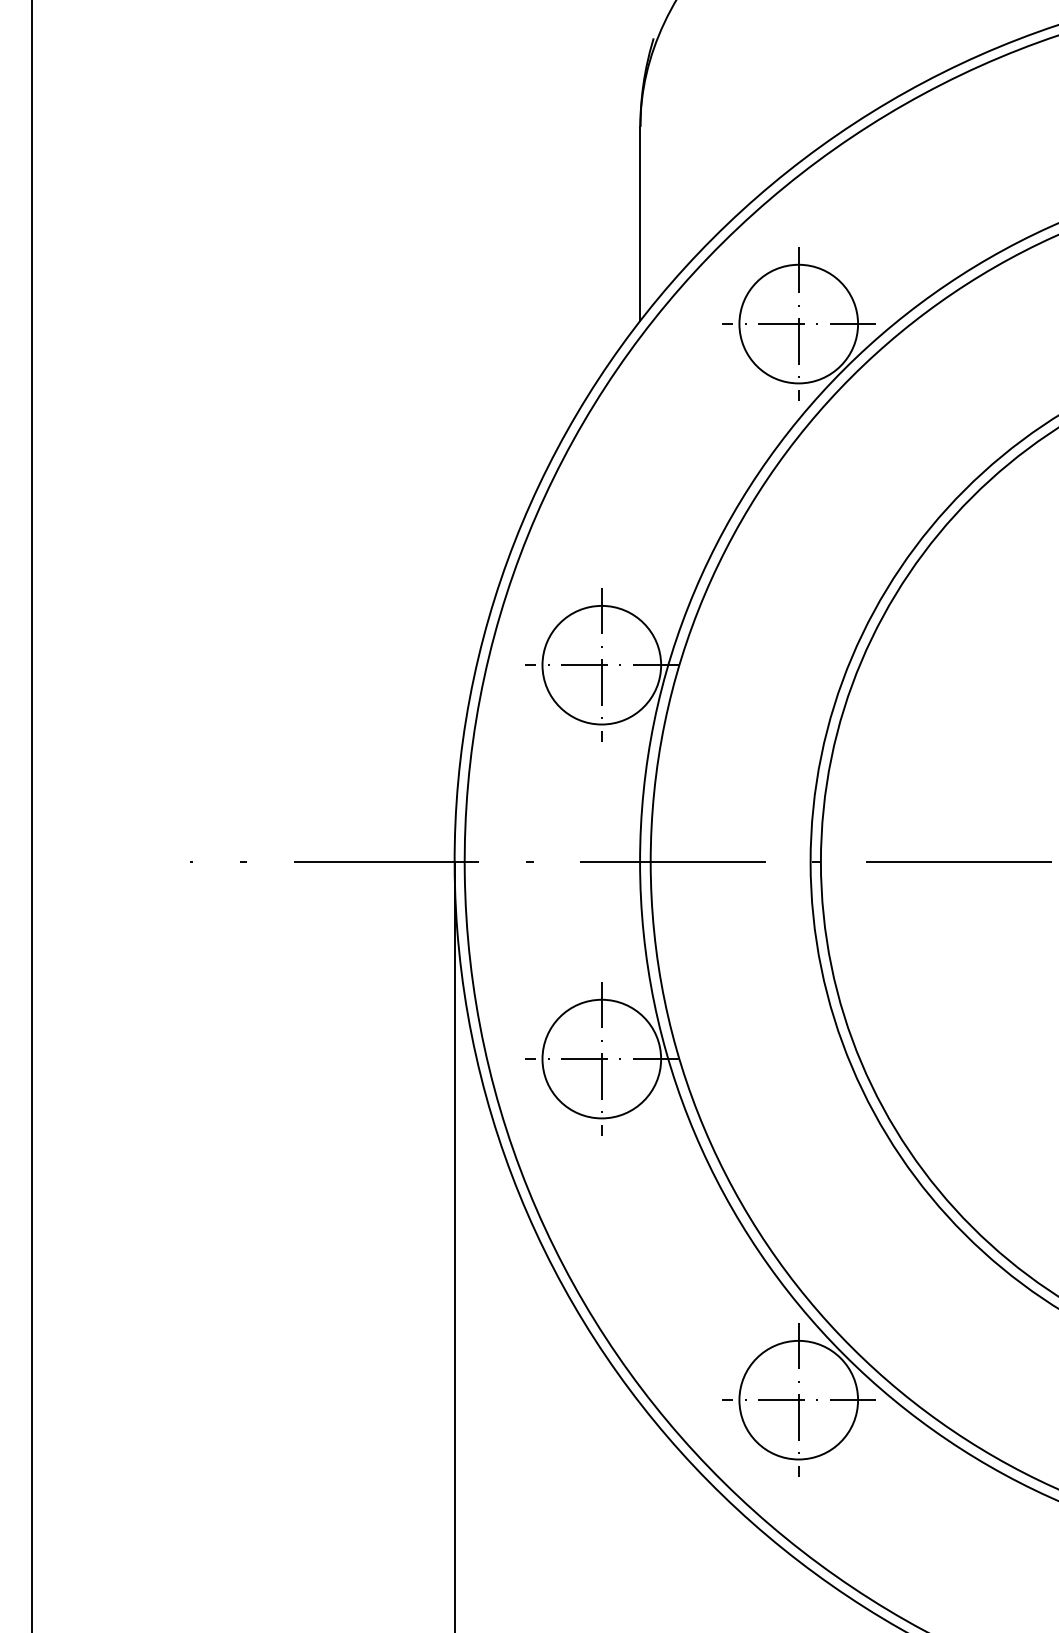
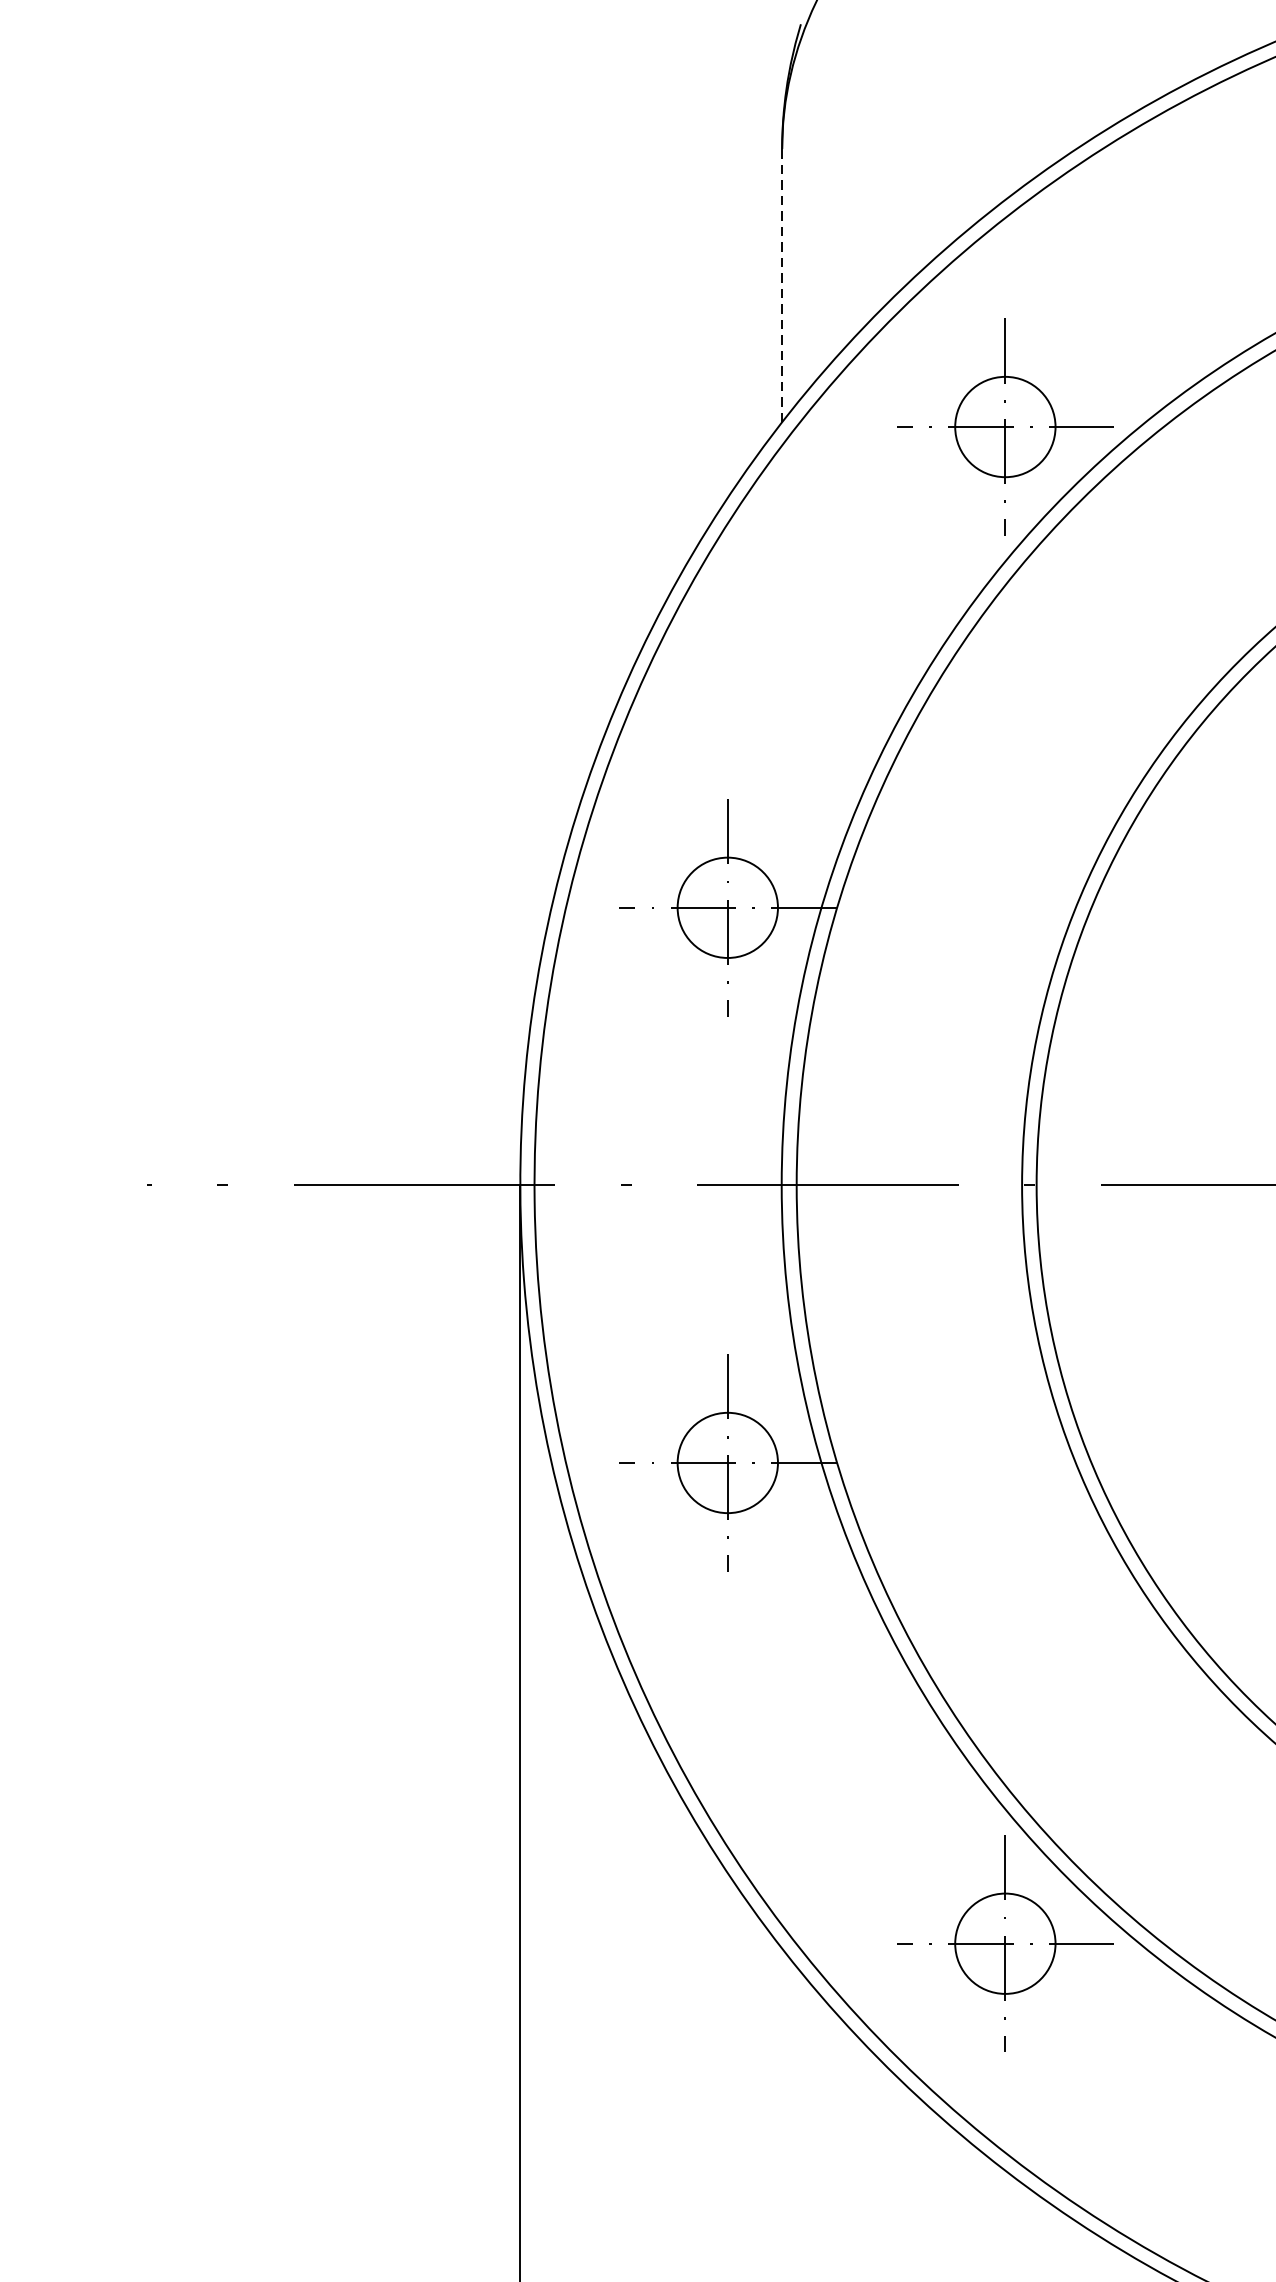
line: (640, 223) -> (782, 285), solid -> dashed
circle: (798, 323) -> (1005, 426), size x0.6
circle: (601, 664) -> (727, 906), size x0.6
circle: (601, 1058) -> (727, 1462), size x0.6
circle: (798, 1399) -> (1005, 1942), size x0.6

